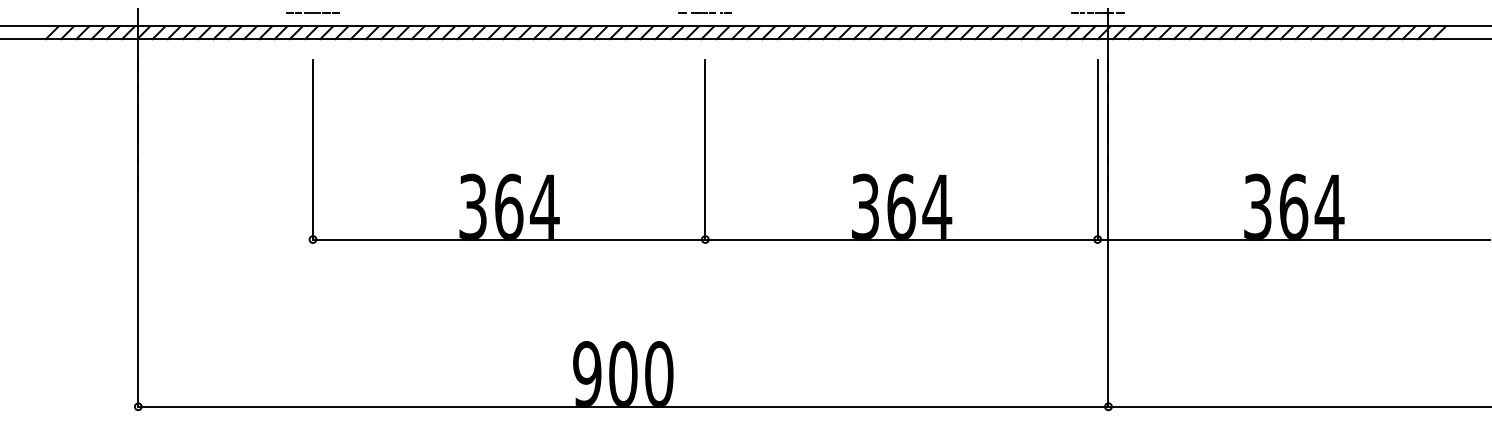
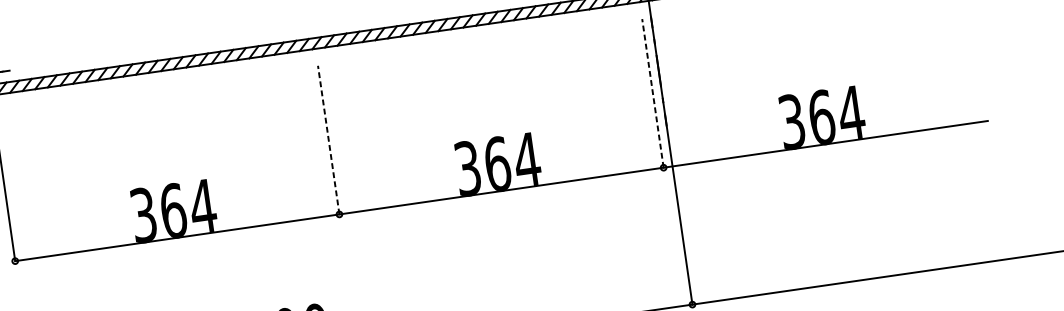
line: (704, 12) -> (311, 26), removed
line: (705, 149) -> (328, 140), solid -> dashed
line: (1097, 149) -> (652, 93), solid -> dashed

